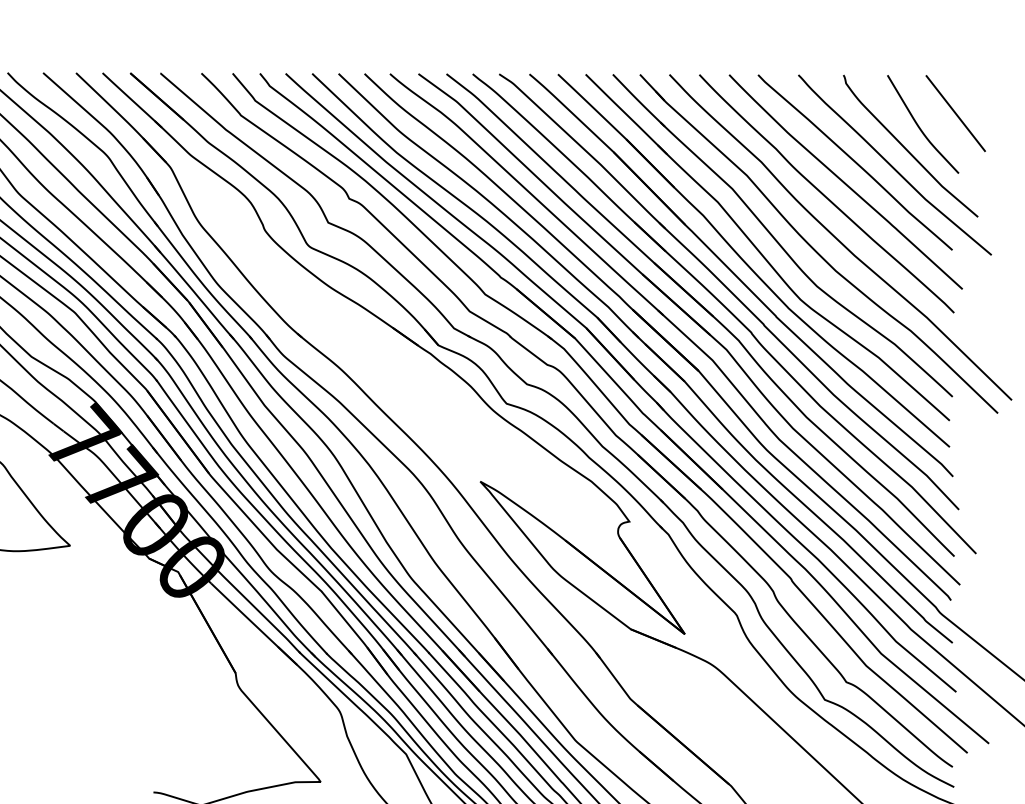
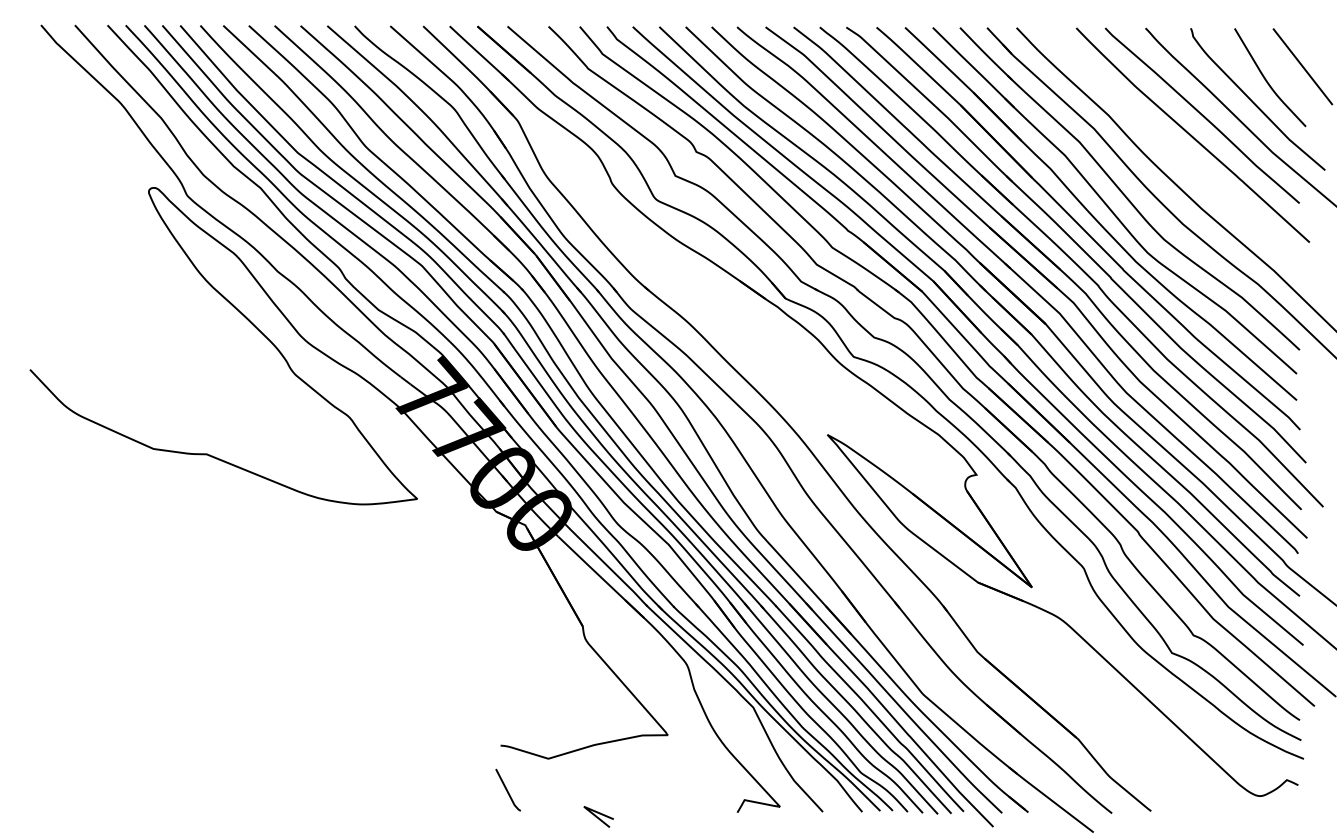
curve: (824, 194) -> (1171, 147), removed

